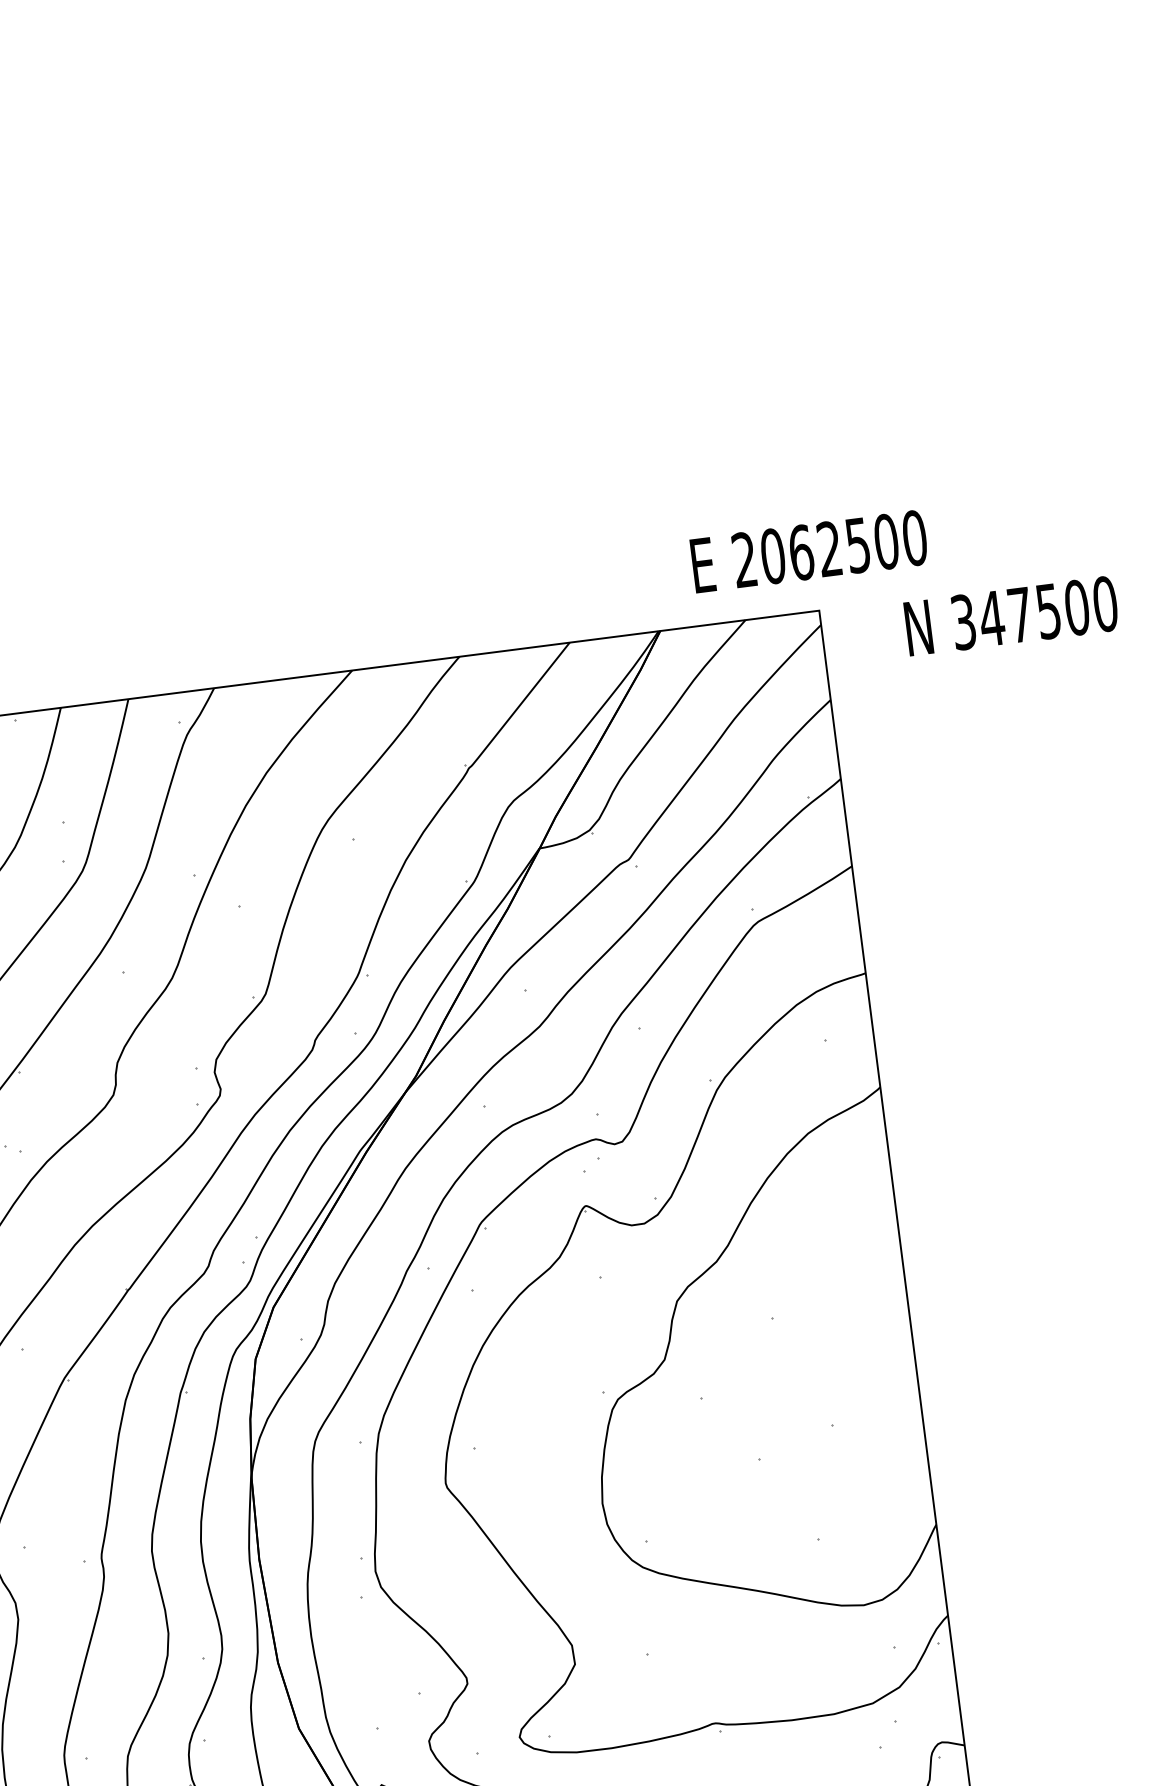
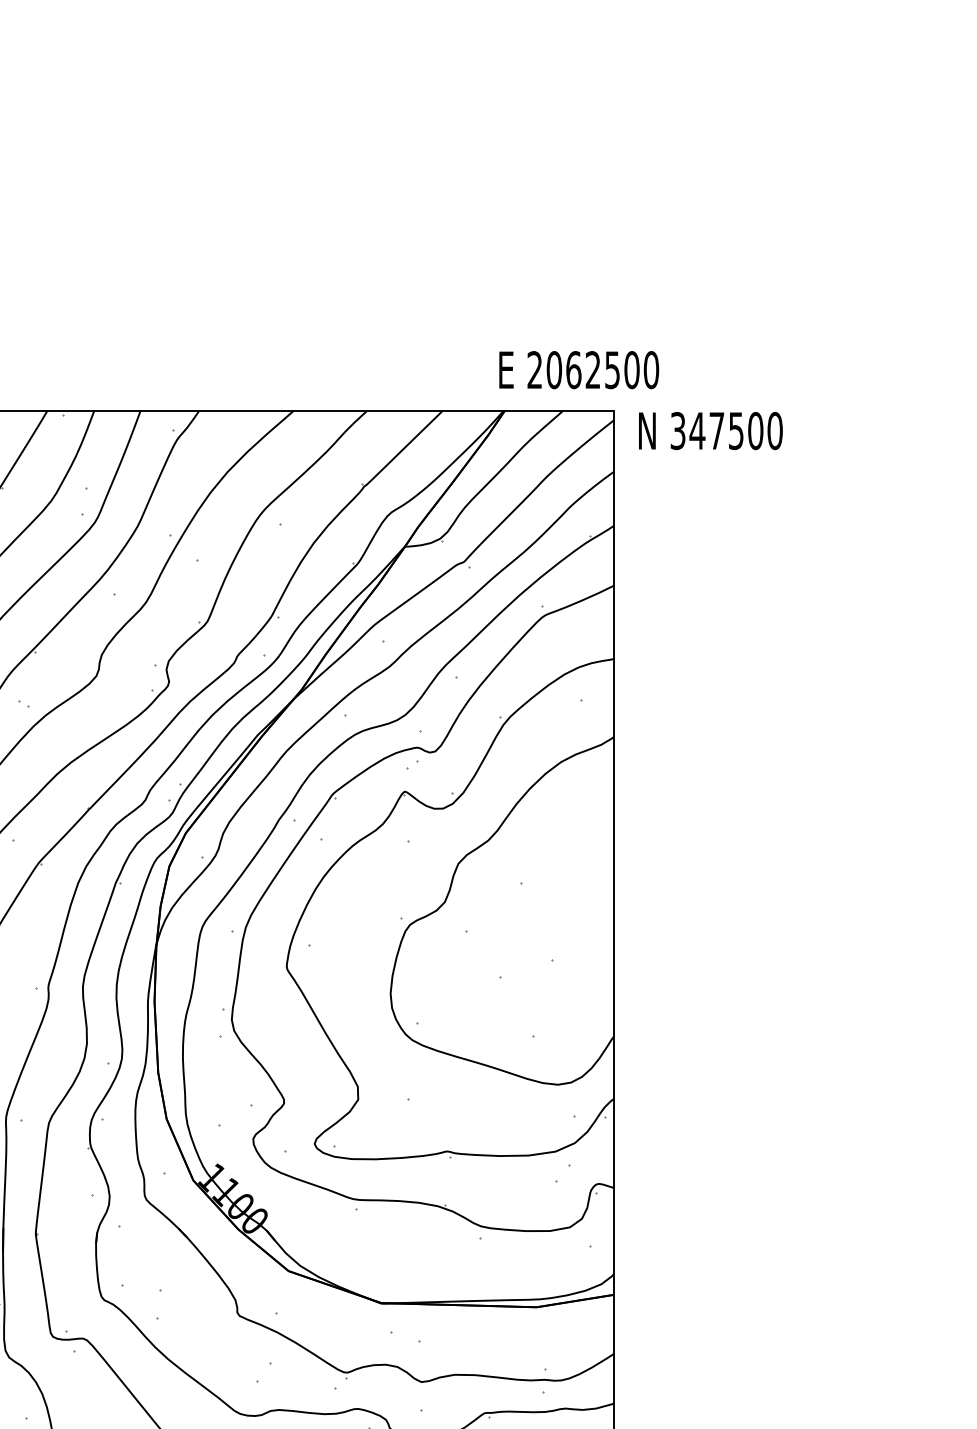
text: (809, 552) -> (579, 370), moved
text: (1011, 616) -> (710, 431), moved

